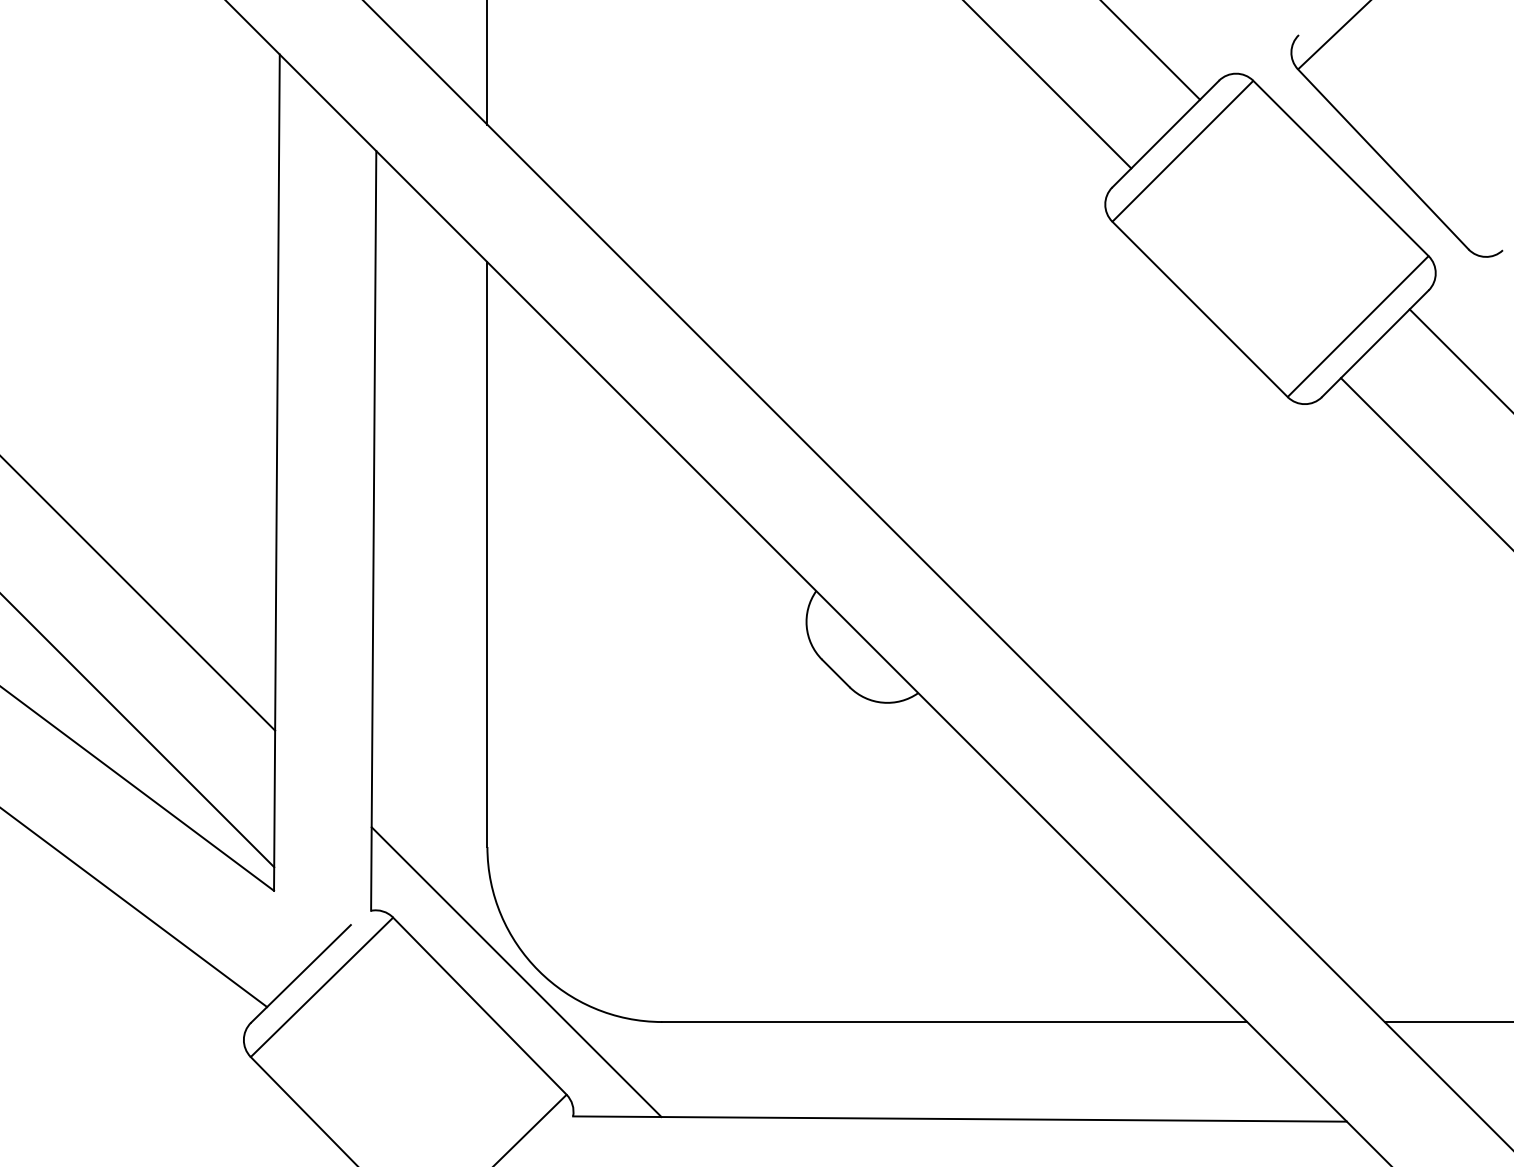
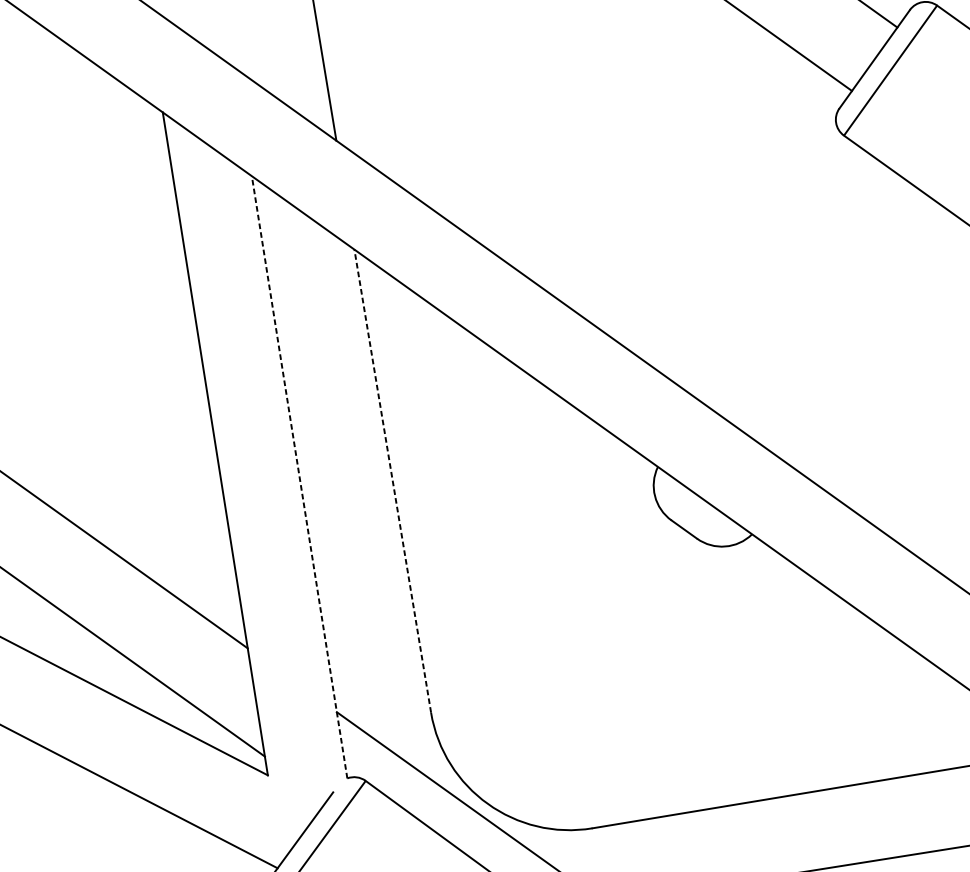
line: (373, 530) -> (299, 476), solid -> dashed
line: (487, 554) -> (392, 481), solid -> dashed

